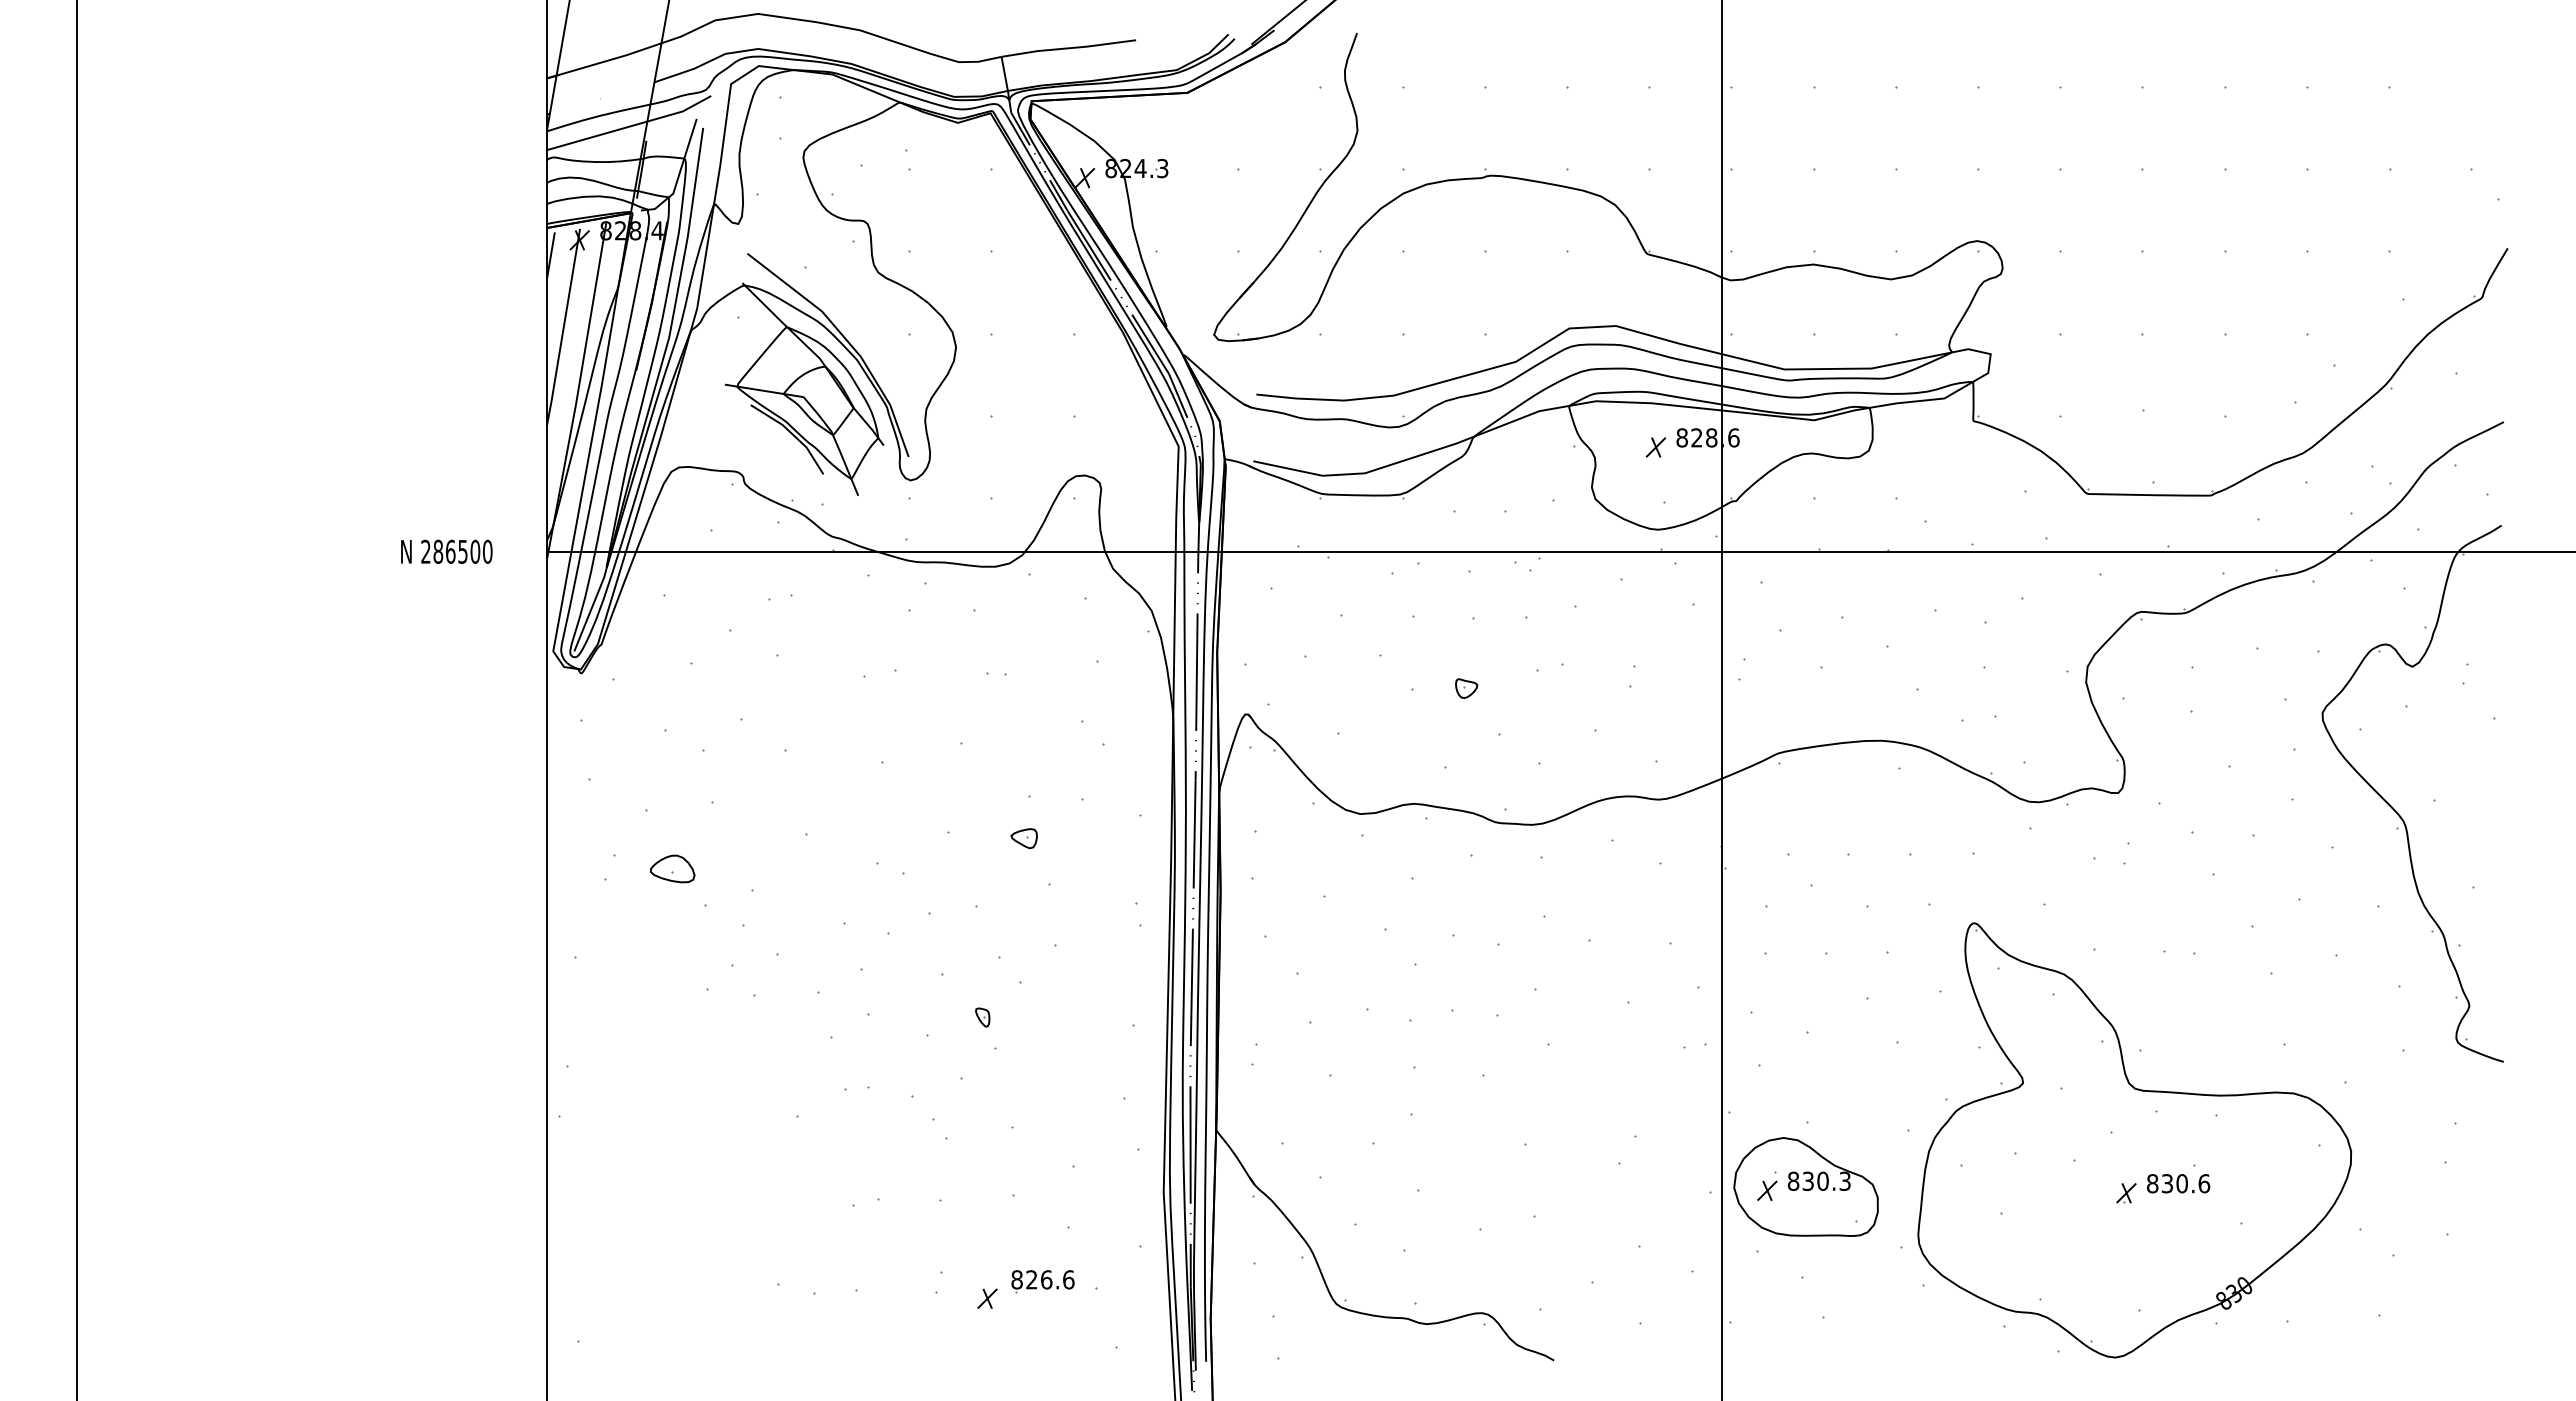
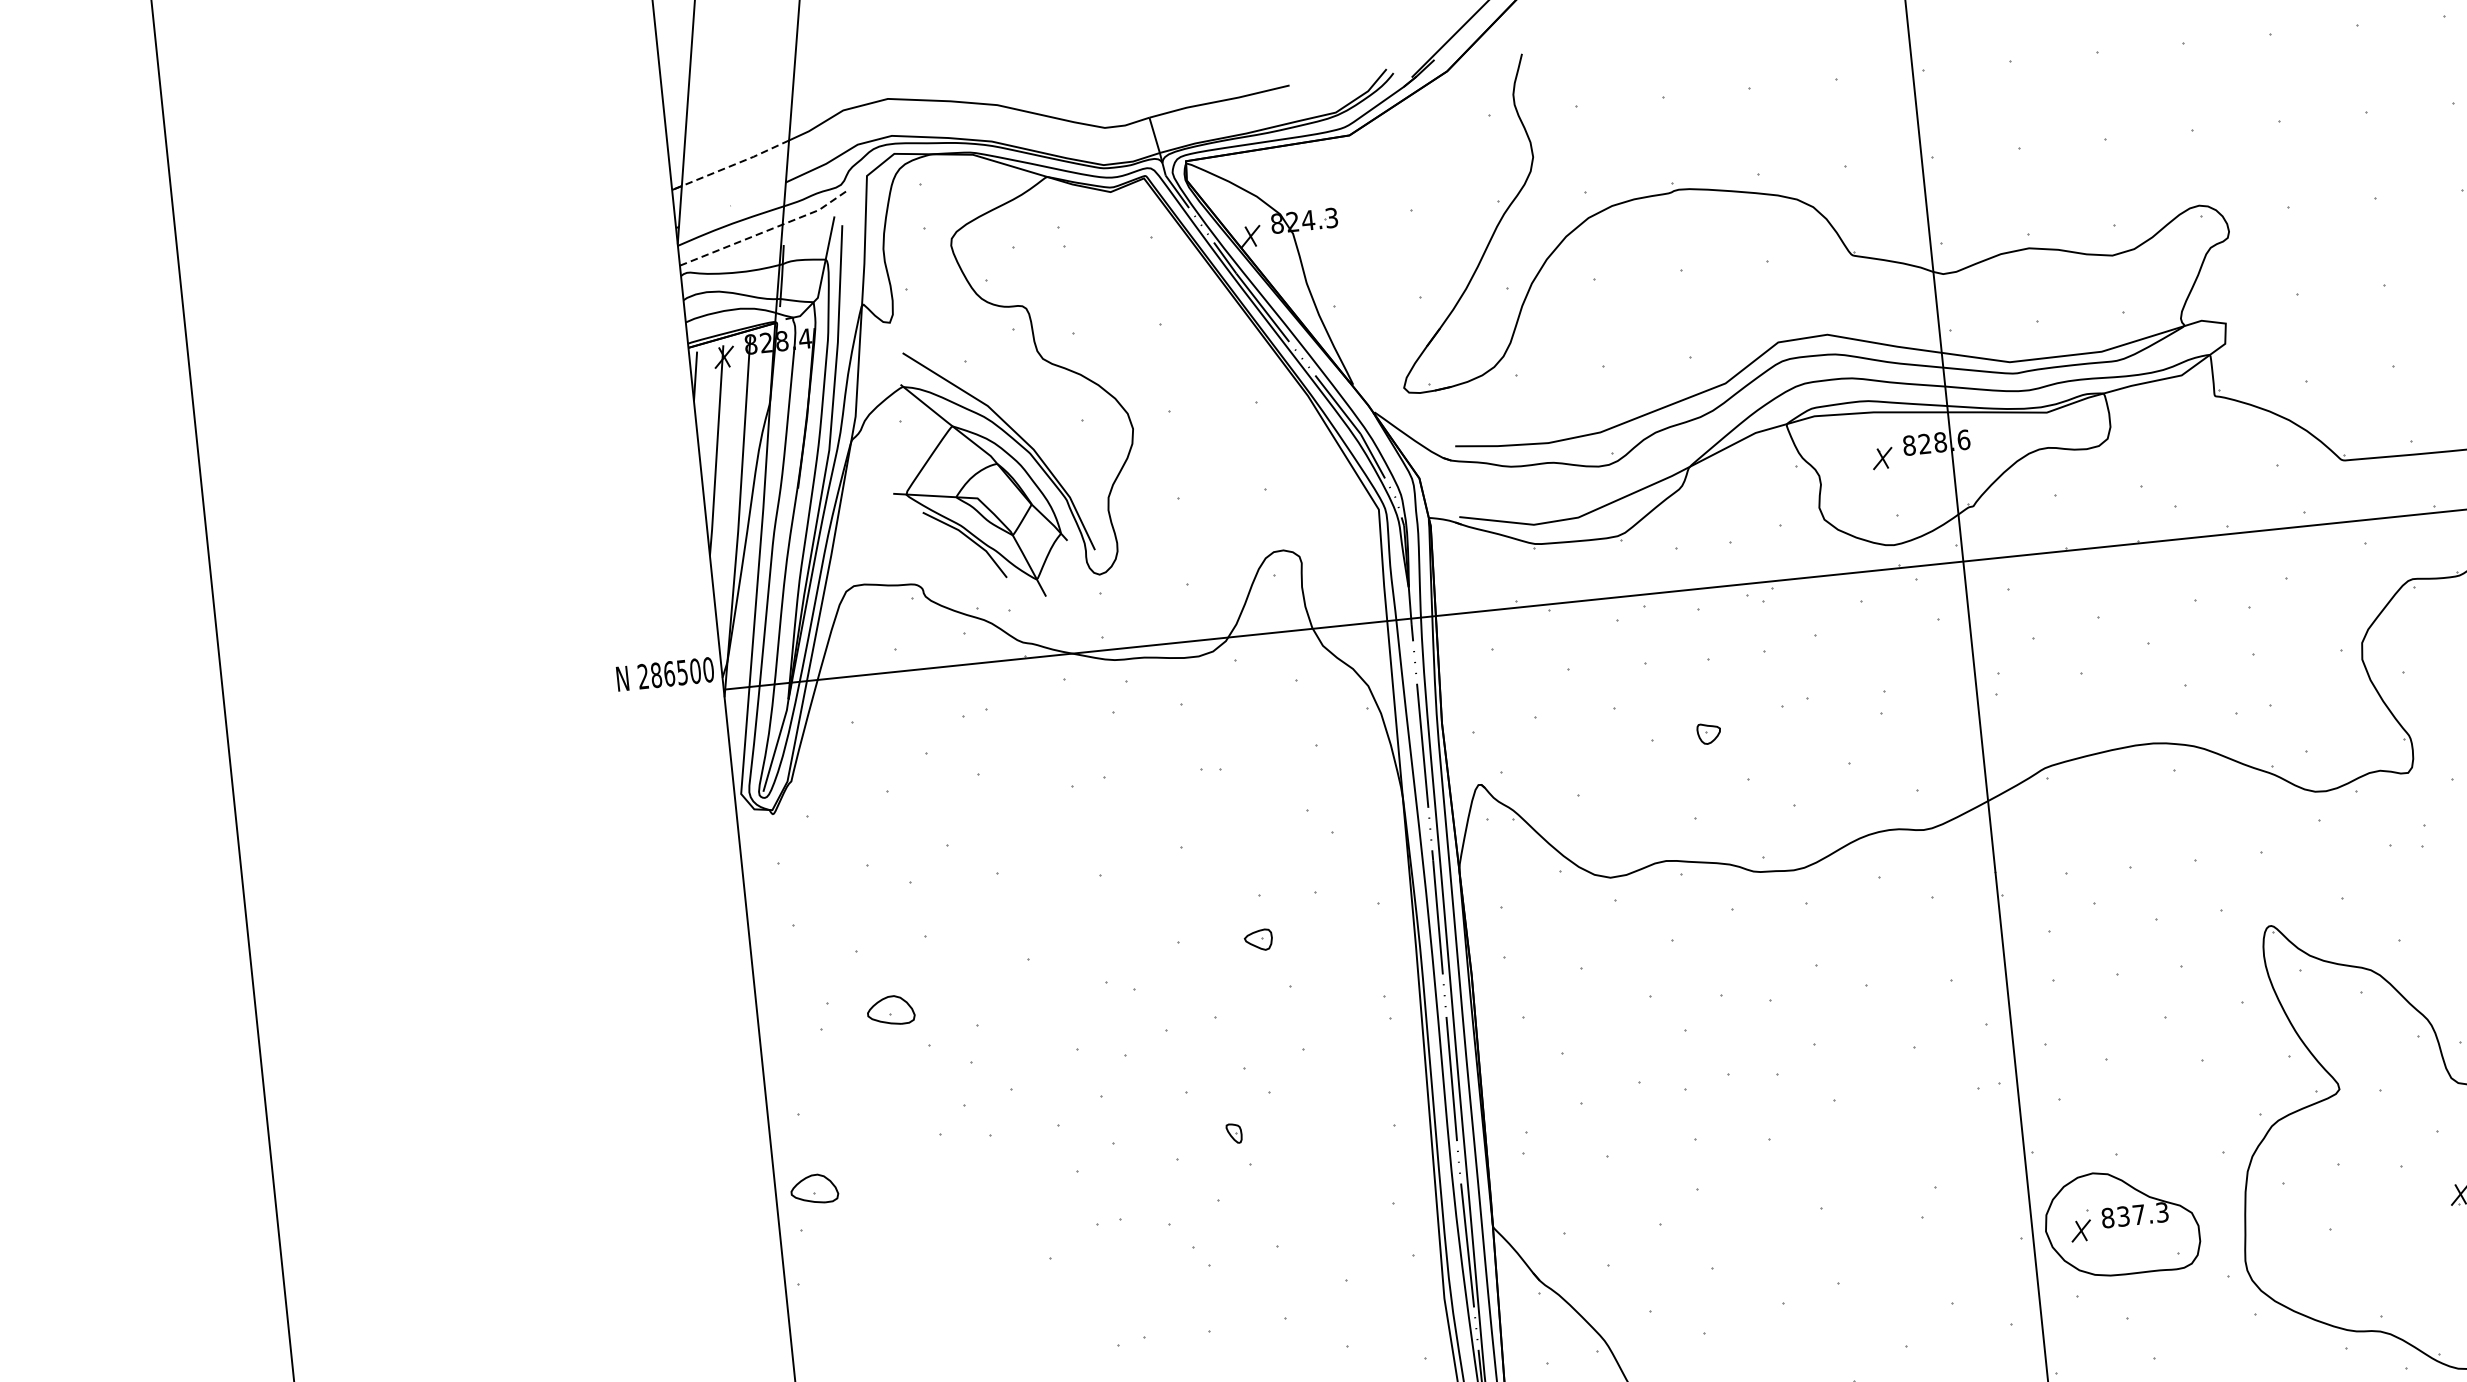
line: (604, 61) -> (730, 165), solid -> dashed
line: (631, 126) -> (766, 231), solid -> dashed
text: (446, 551) -> (665, 674), moved
part: (583, 1028) -> (814, 1188), added
text: (1822, 1180) -> (2138, 1214), 830.3 -> 837.3

